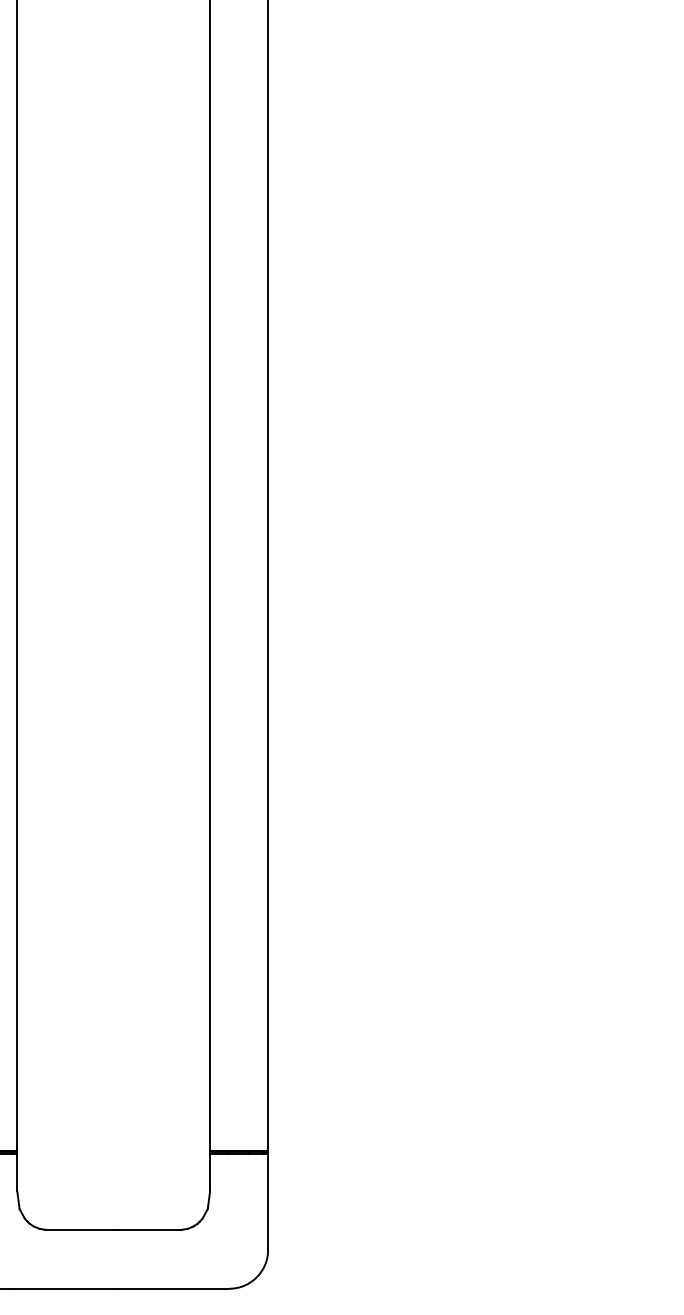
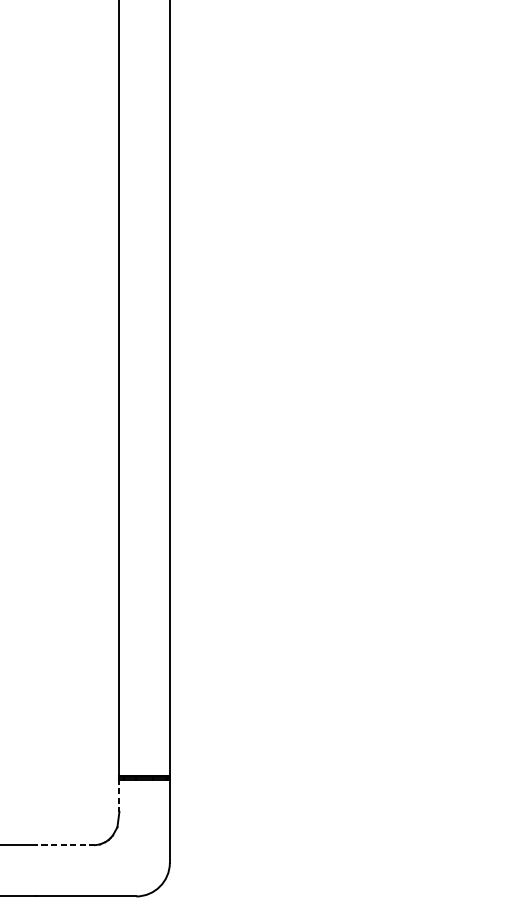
line: (210, 1172) -> (119, 795), solid -> dashed
line: (147, 1229) -> (65, 844), solid -> dashed

